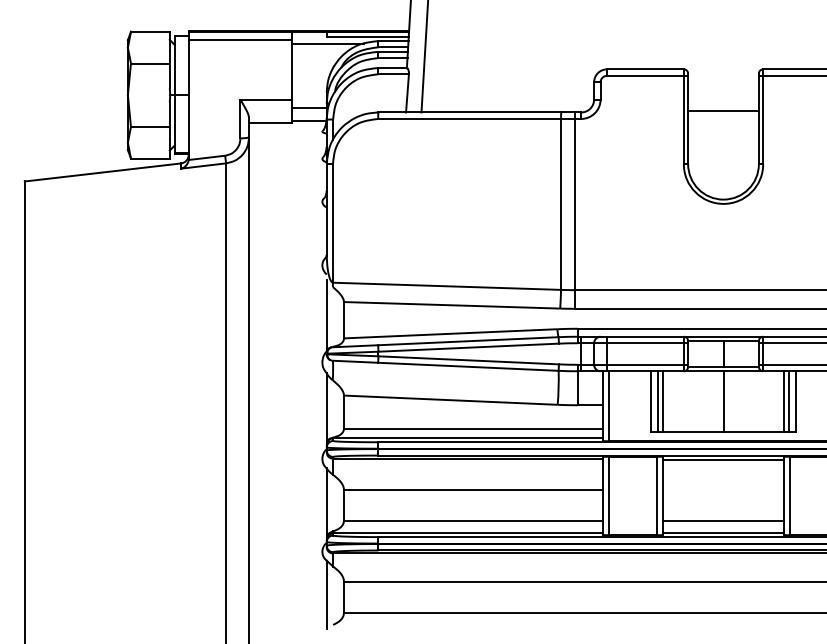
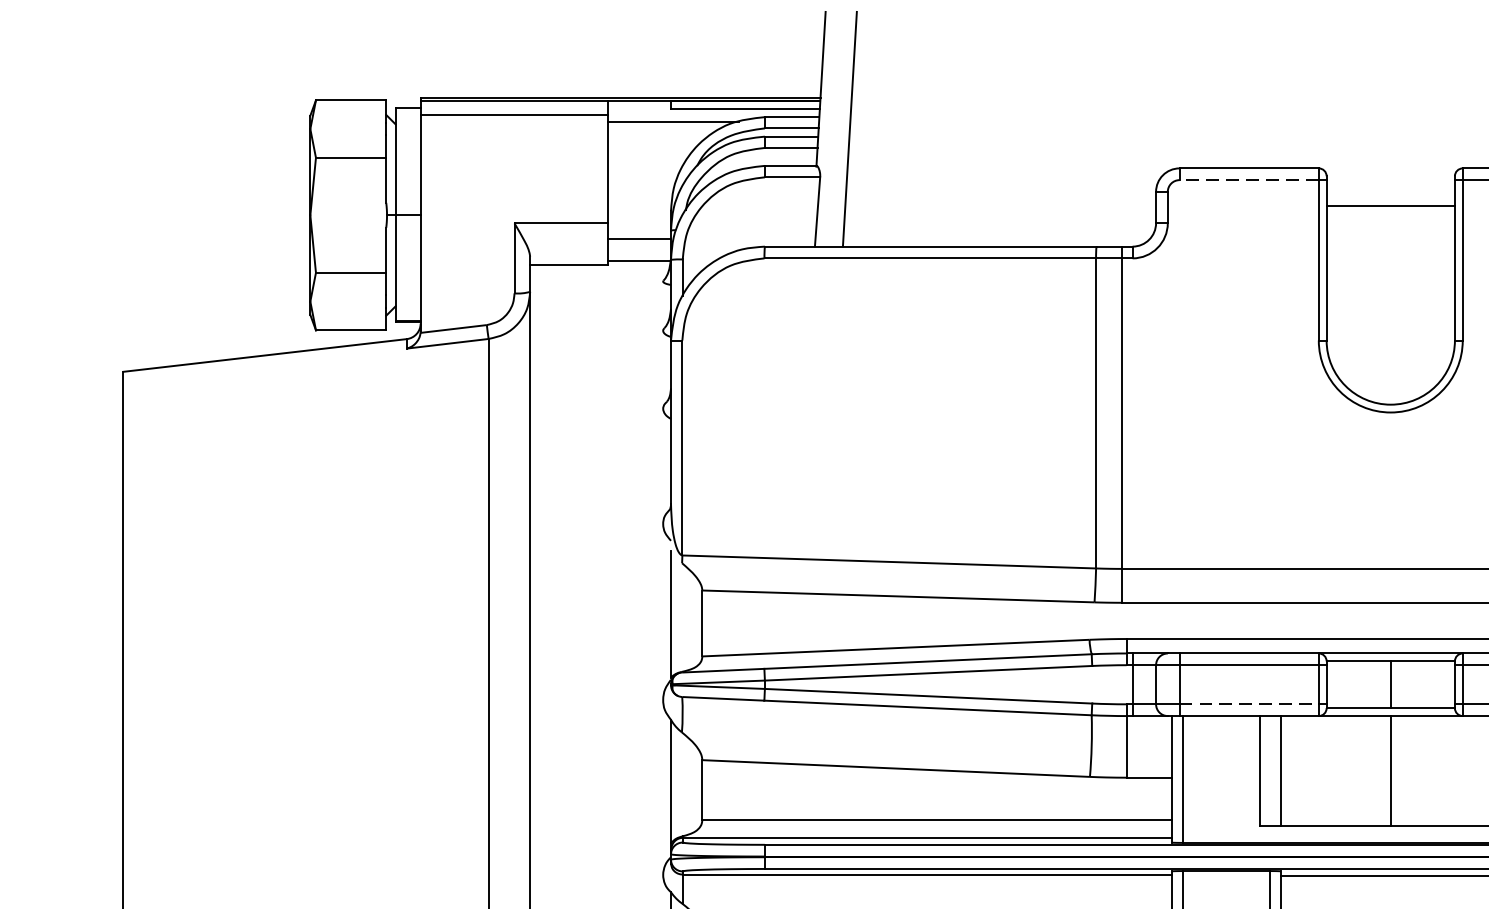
line: (644, 75) -> (1247, 179), solid -> dashed
line: (723, 111) -> (1390, 206), moved
line: (645, 364) -> (1249, 703), solid -> dashed
line: (657, 401) -> (1271, 770), removed

